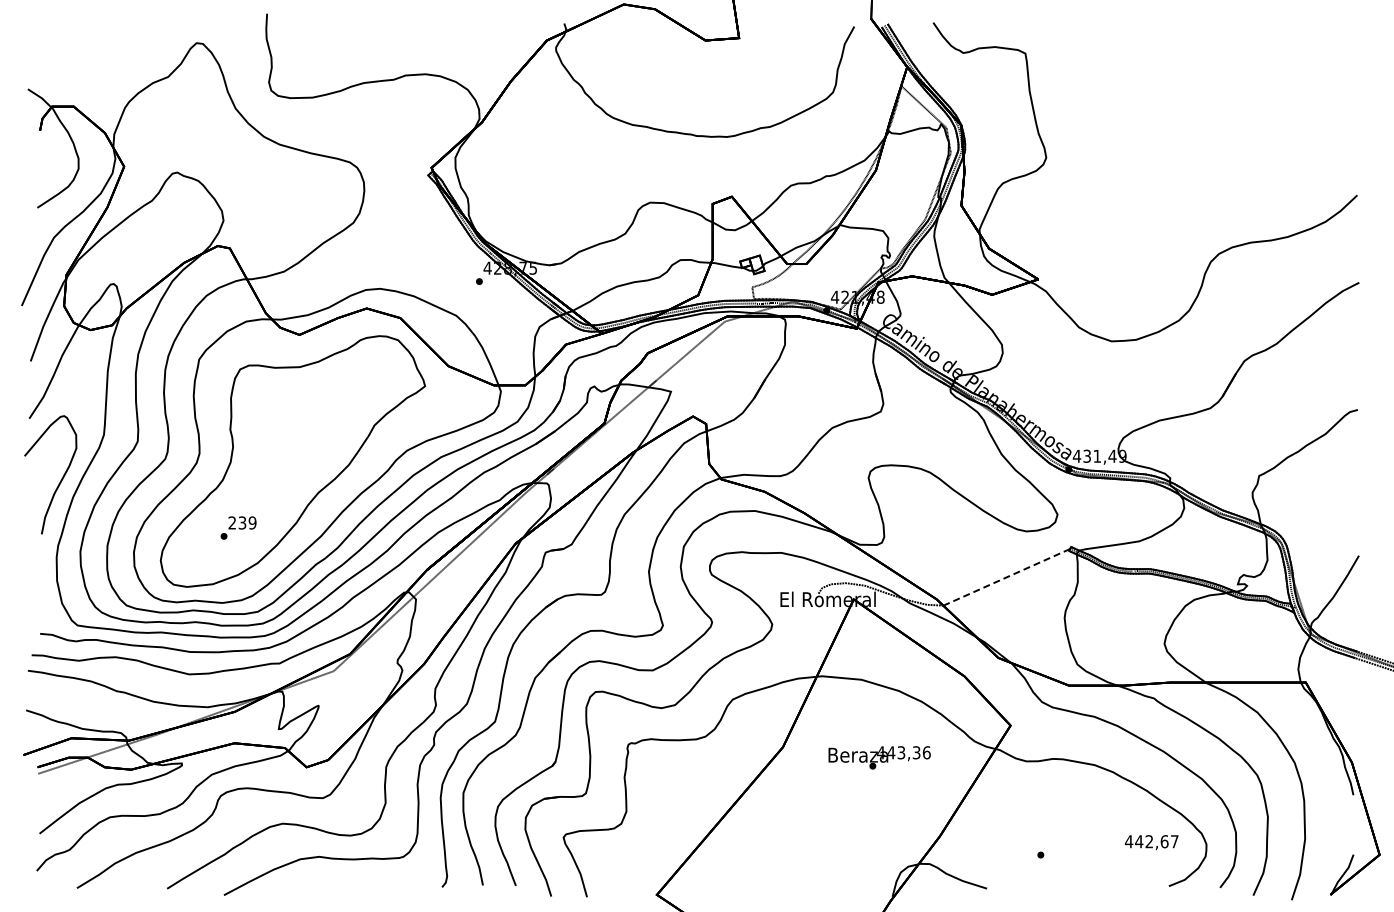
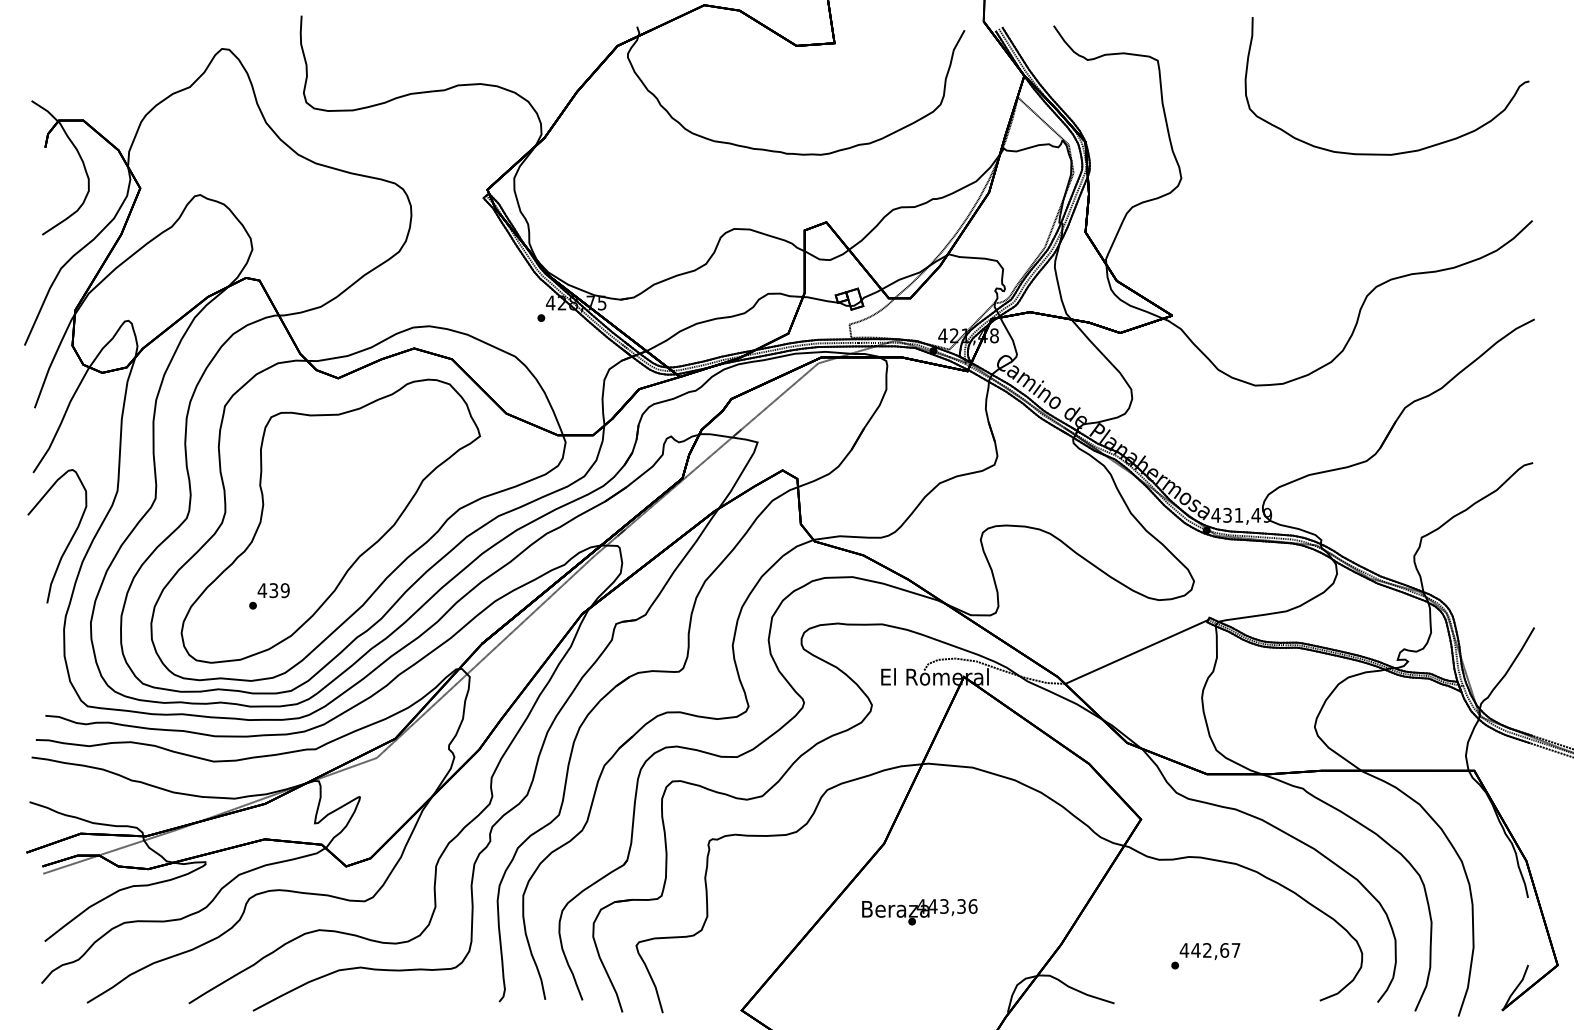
curve: (1239, 134) -> (1399, 152), added
text: (232, 522) -> (262, 590), 239 -> 439
line: (1006, 577) -> (1136, 652), dashed -> solid
text: (879, 757) -> (919, 911), moved
text: (1151, 842) -> (1209, 951), moved

